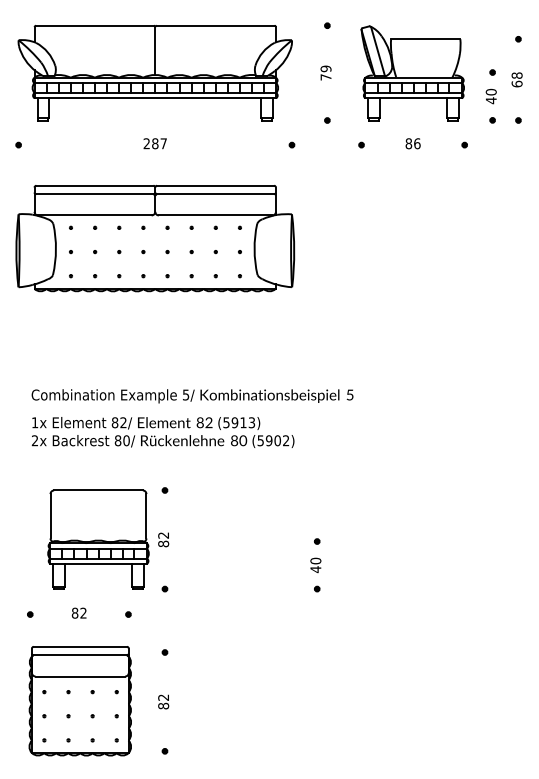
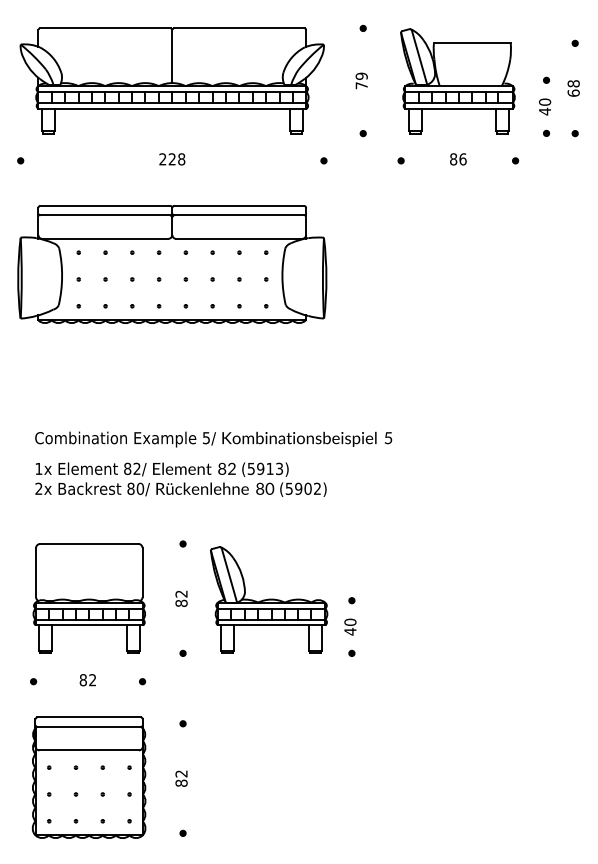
text: (159, 143) -> (176, 159), 287 -> 228
part: (98, 539) -> (89, 598), moved
part: (242, 540) -> (269, 599), added

